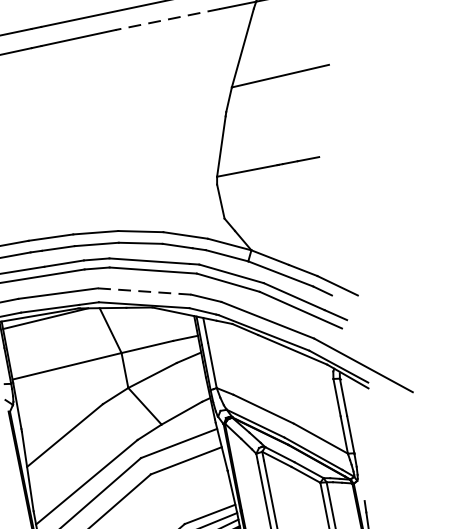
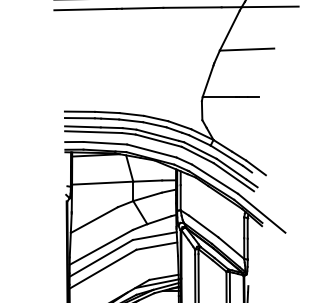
line: (167, 19) -> (192, 7), dashed -> solid
line: (143, 292) -> (151, 151), dashed -> solid

